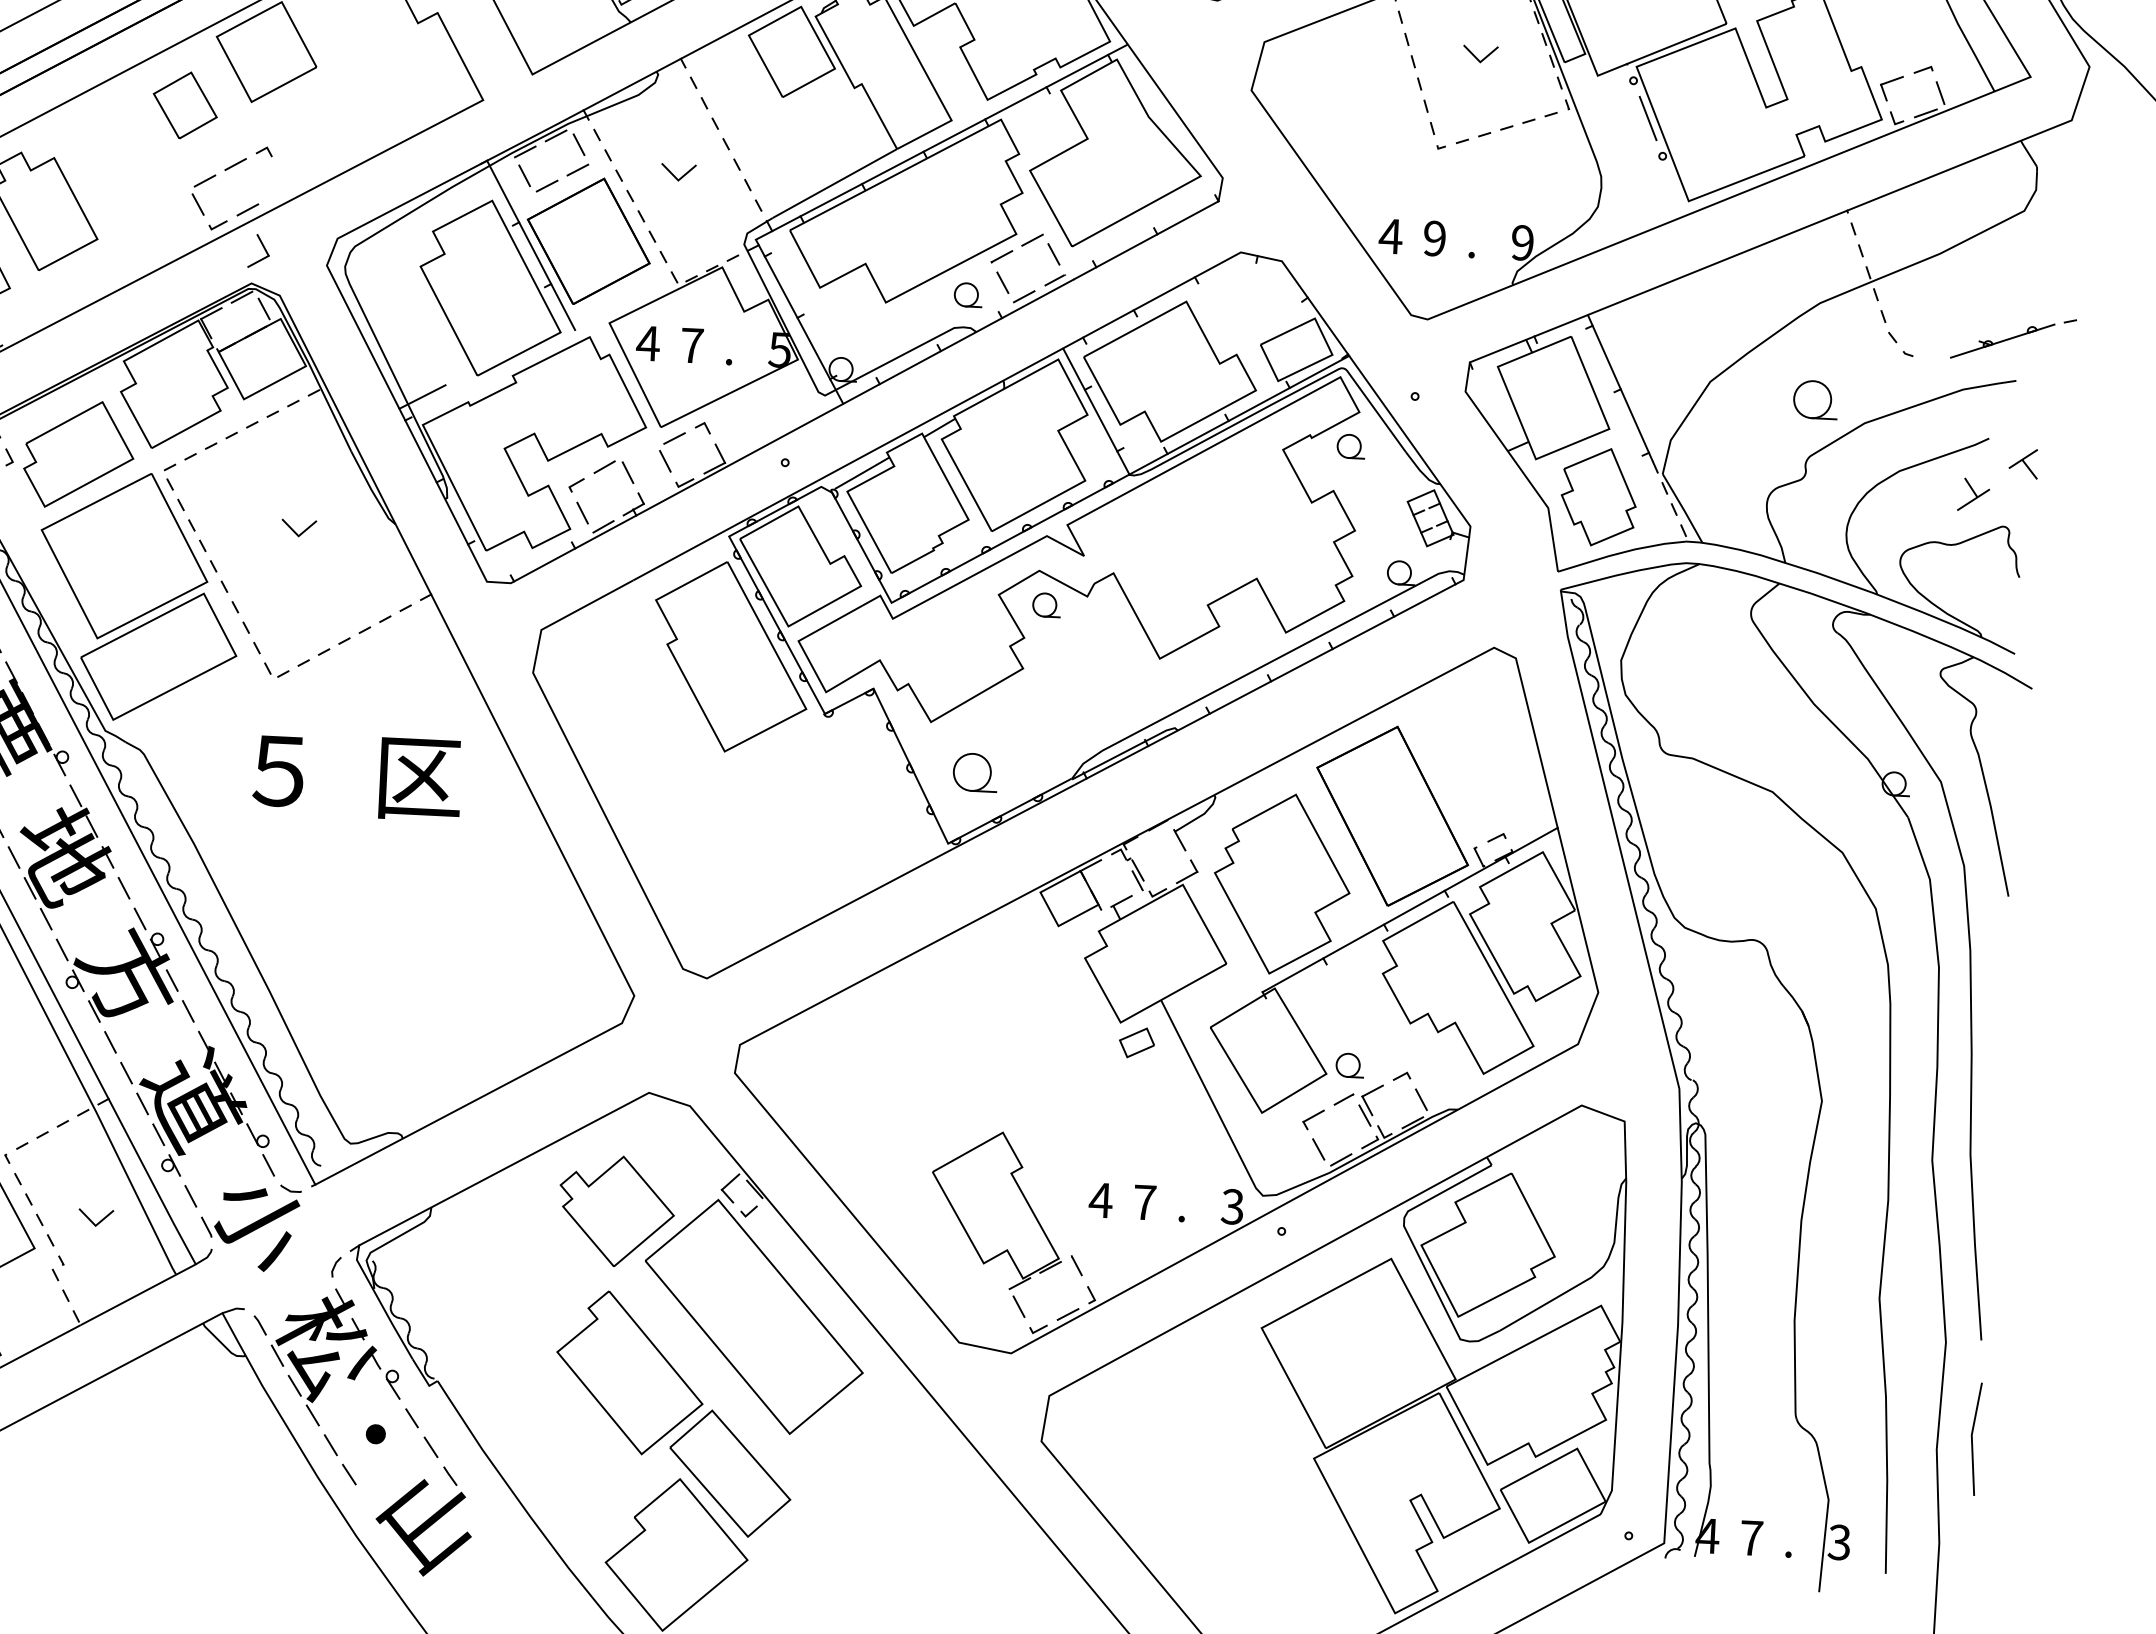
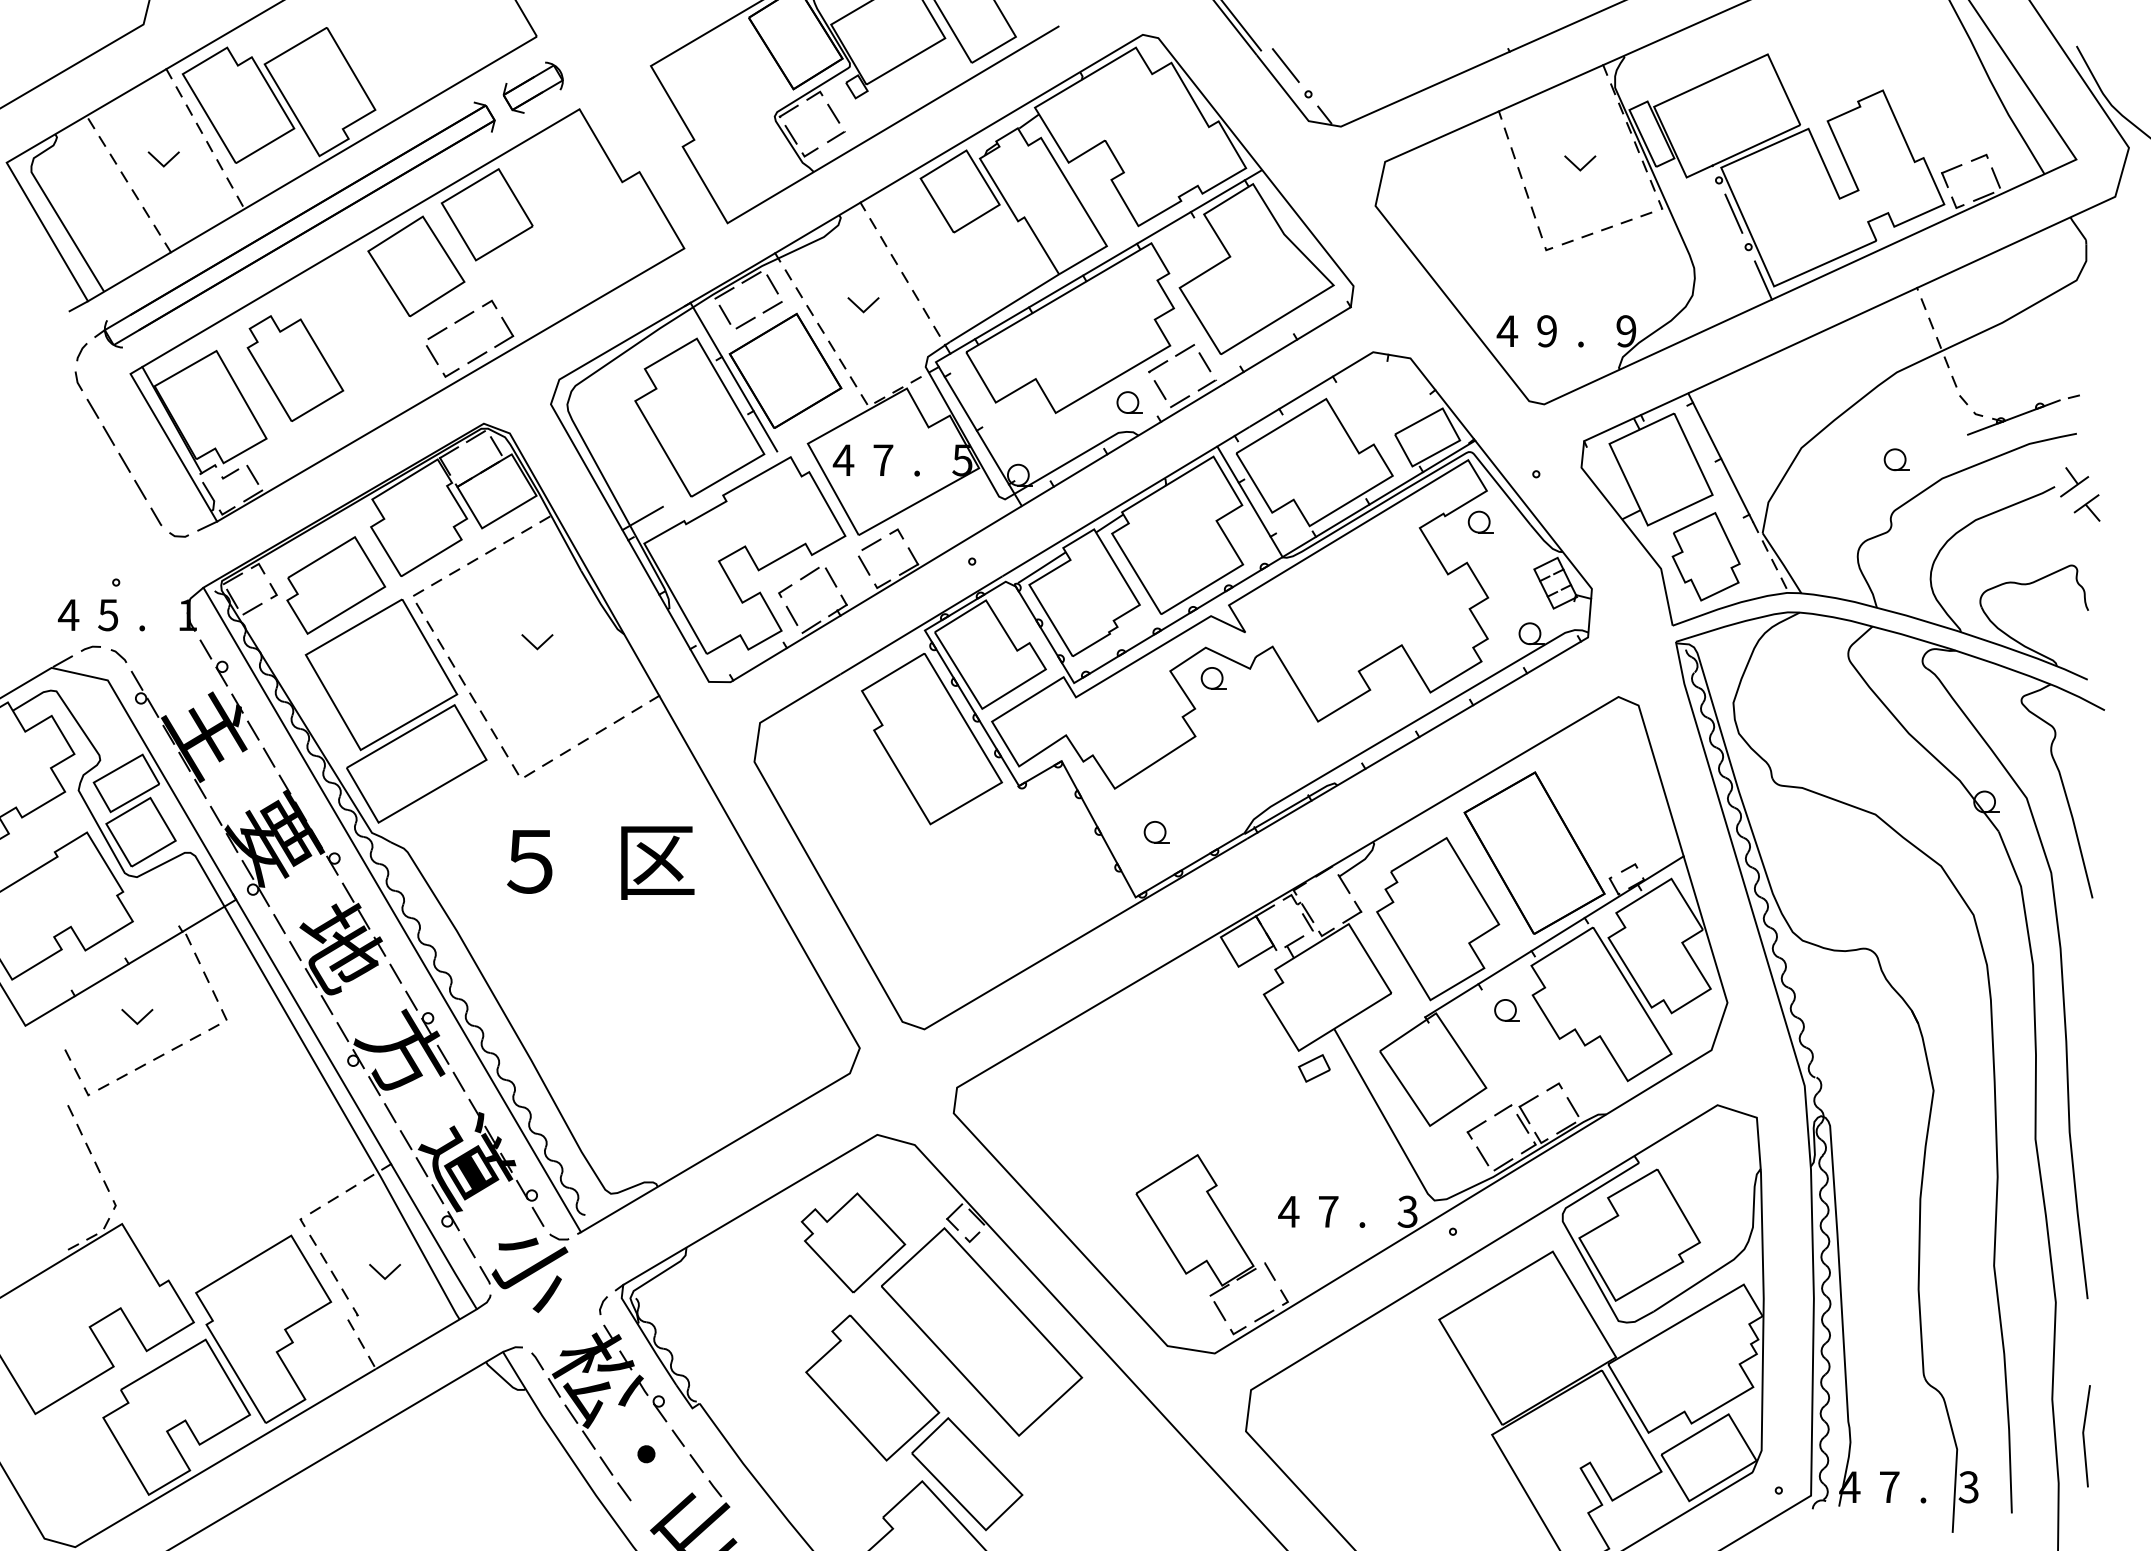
part: (185, 105) -> (416, 266), size x1.67
line: (1676, 194) -> (1762, 280), added
part: (259, 250) -> (504, 331), moved
part: (2013, 338) -> (2023, 414), moved
part: (1815, 399) -> (1896, 459), size x0.62
part: (1973, 495) -> (2074, 482), moved
part: (974, 772) -> (1156, 832), size x0.62
part: (1349, 1065) -> (1506, 1010), moved
line: (1973, 1439) -> (2084, 1436), moved

